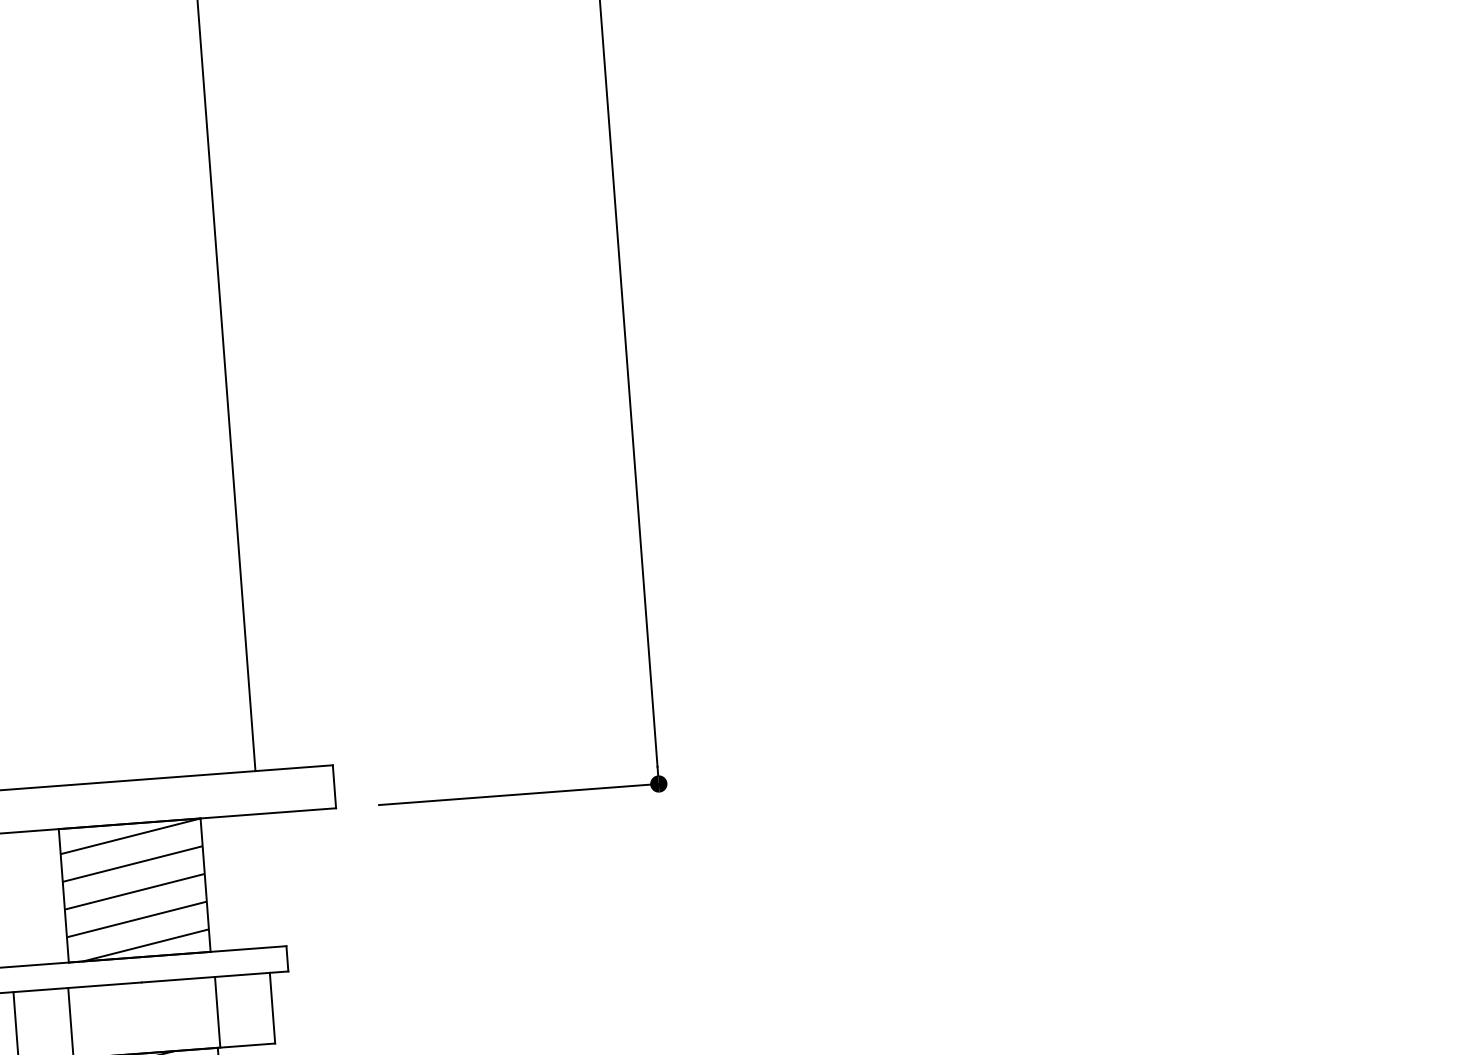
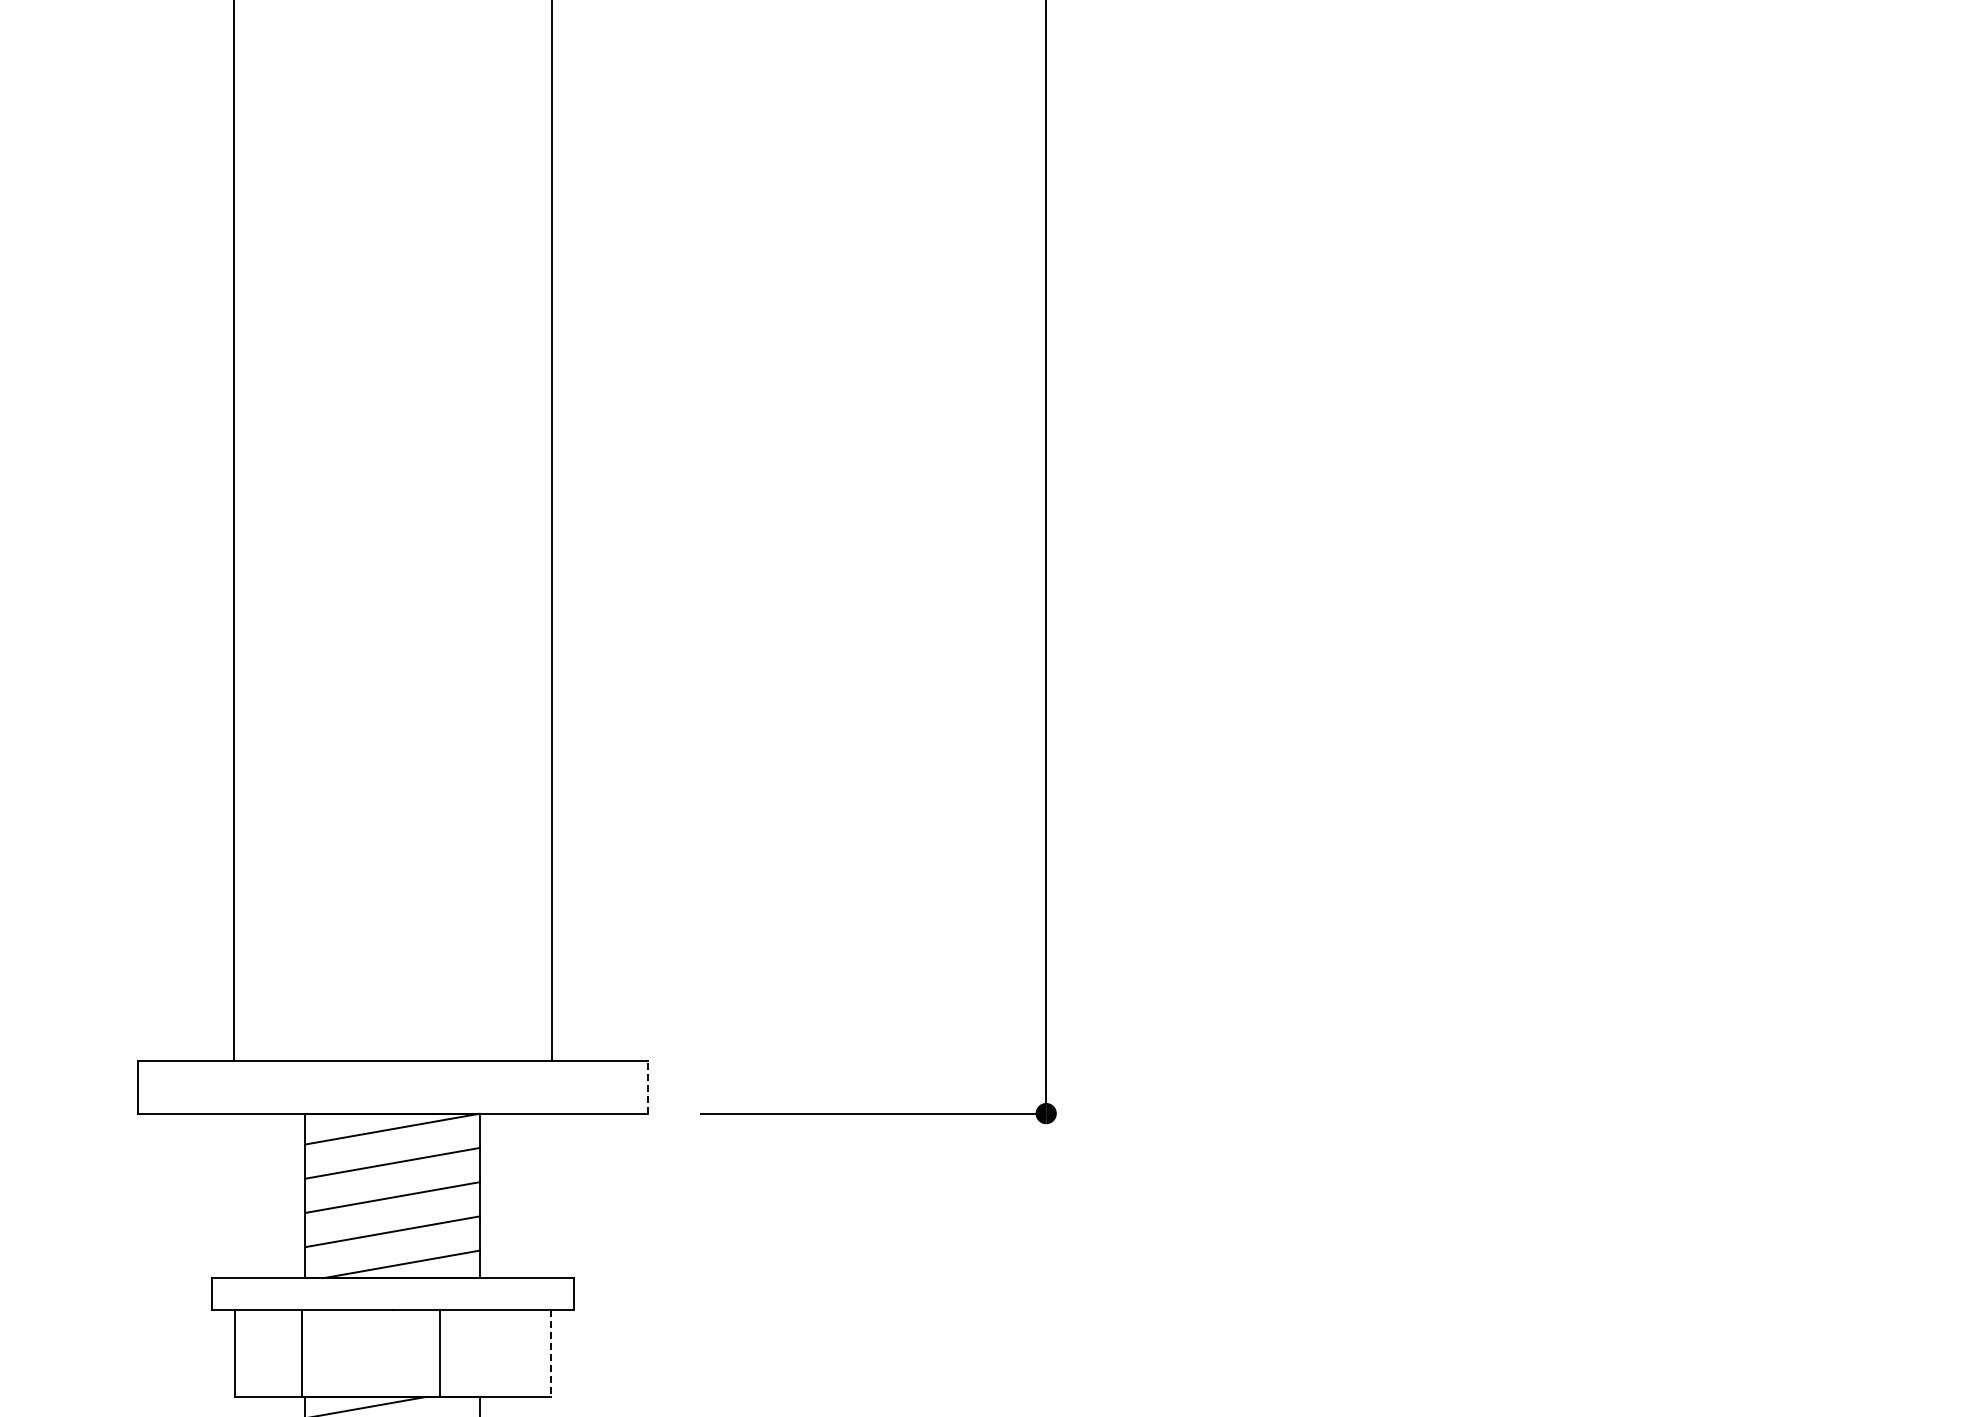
line: (334, 787) -> (647, 1087), solid -> dashed
line: (272, 1008) -> (551, 1353), solid -> dashed
line: (217, 1011) -> (439, 1352), moved

